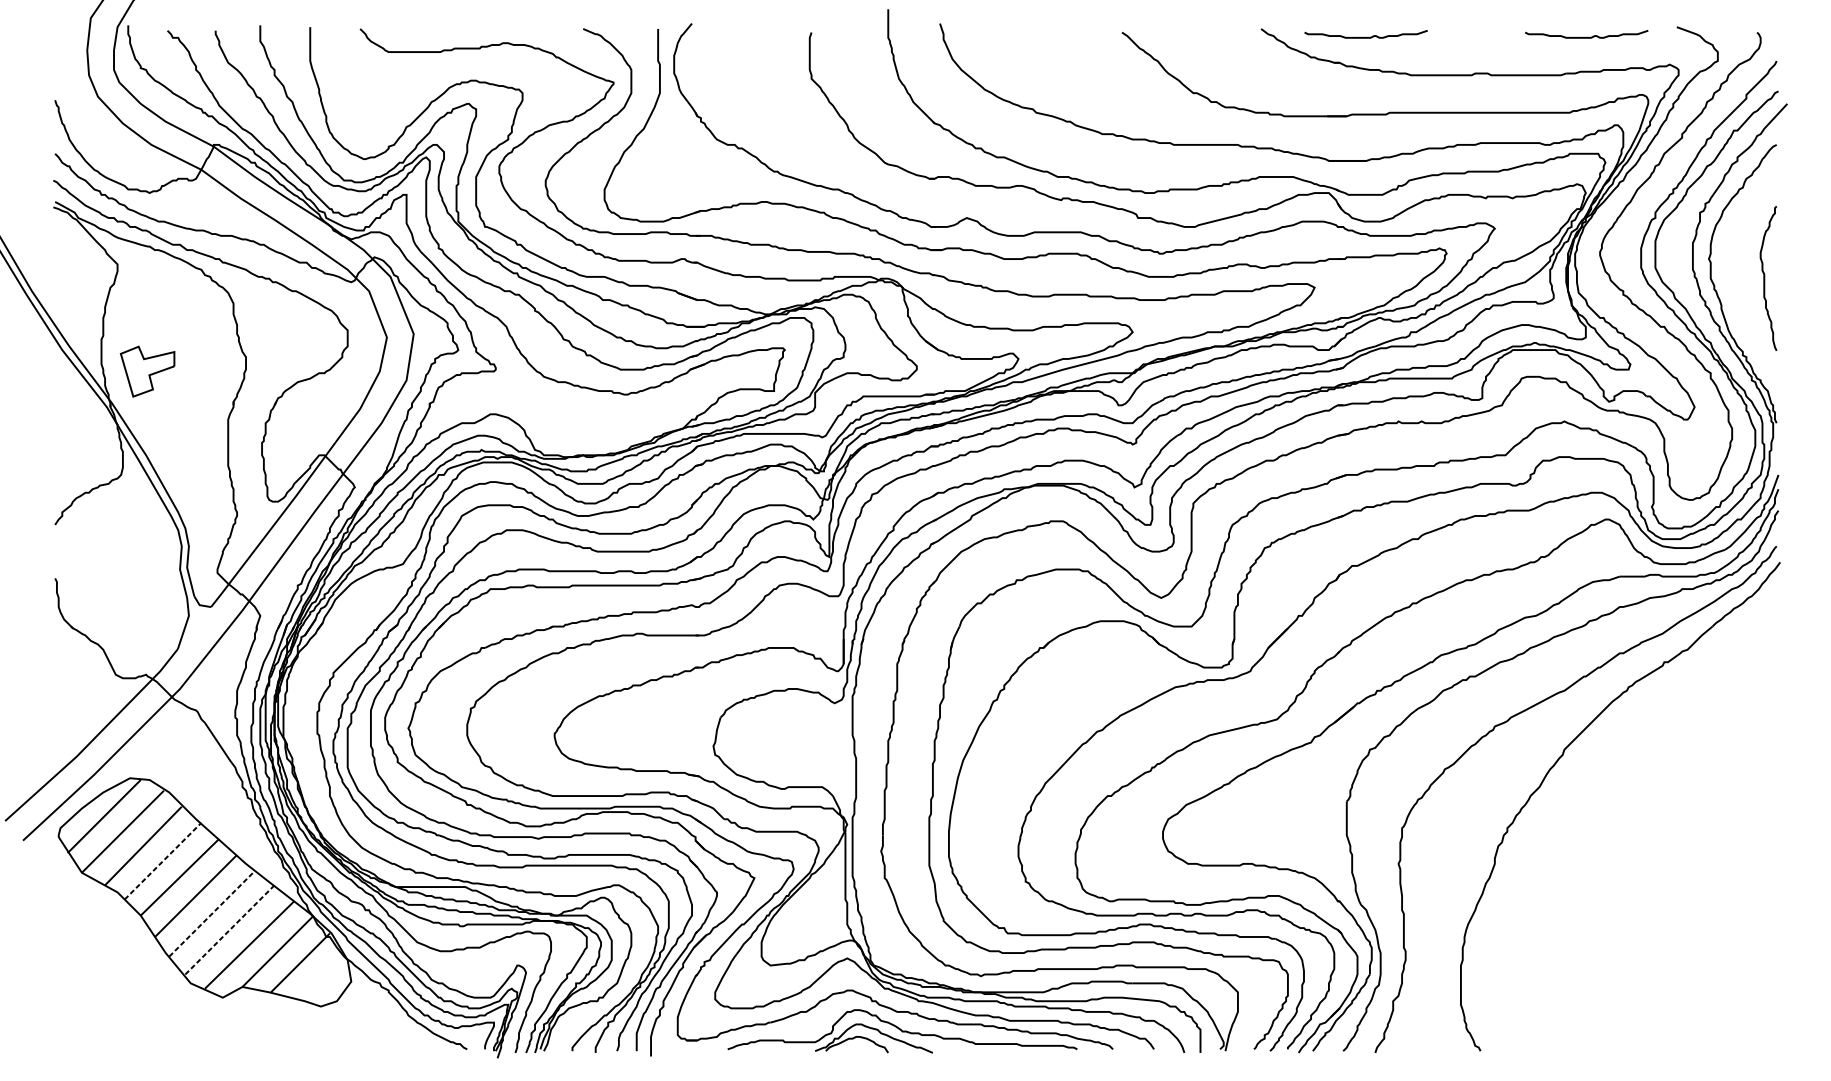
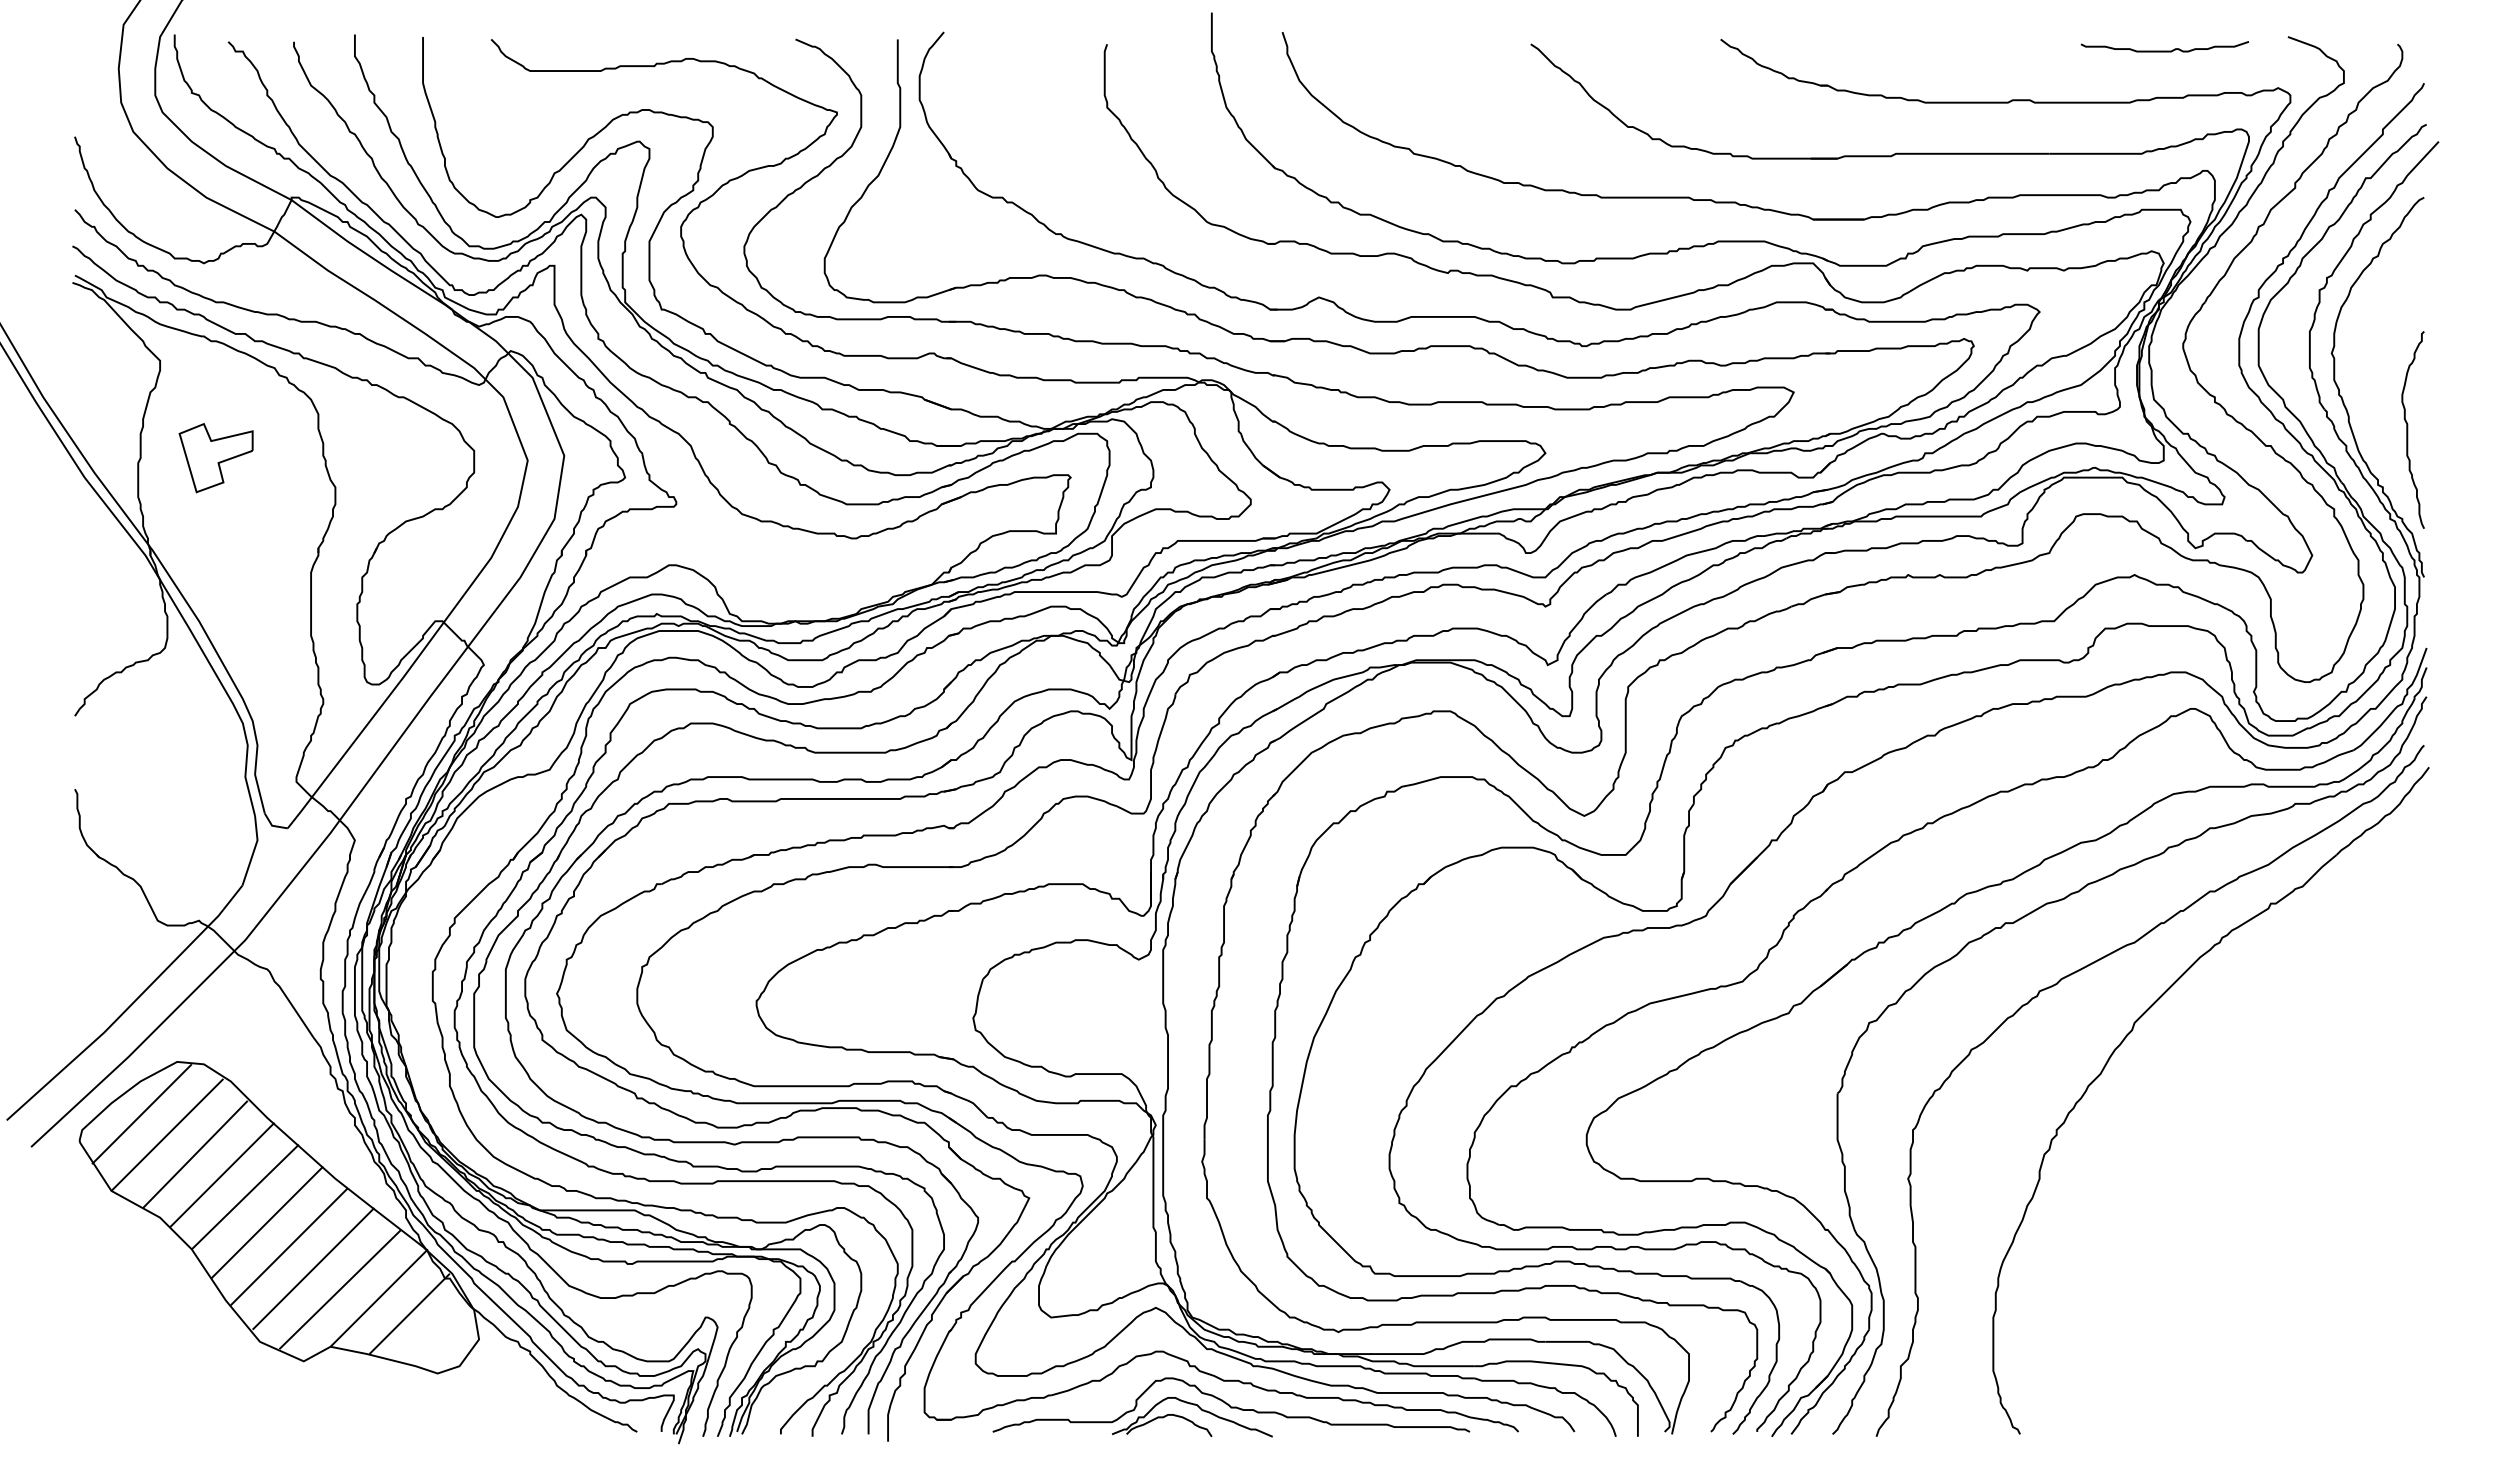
curve: (1365, 37) -> (1863, 50), removed
curve: (1765, 278) -> (2408, 429), moved
part: (147, 371) -> (215, 458), moved
line: (163, 860) -> (222, 1174), dashed -> solid
line: (212, 913) -> (289, 1246), dashed -> solid
line: (229, 929) -> (313, 1268), dashed -> solid

